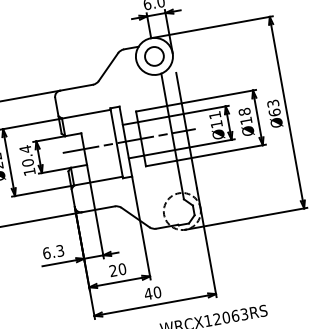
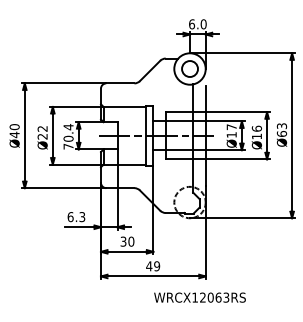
text: (244, 111) -> (256, 128), Ø18 -> Ø16
text: (214, 114) -> (231, 126), Ø11 -> Ø17
text: (29, 171) -> (68, 146), 10.4 -> 70.4
text: (113, 270) -> (123, 241), 20 -> 30
text: (156, 292) -> (156, 266), 40 -> 49

